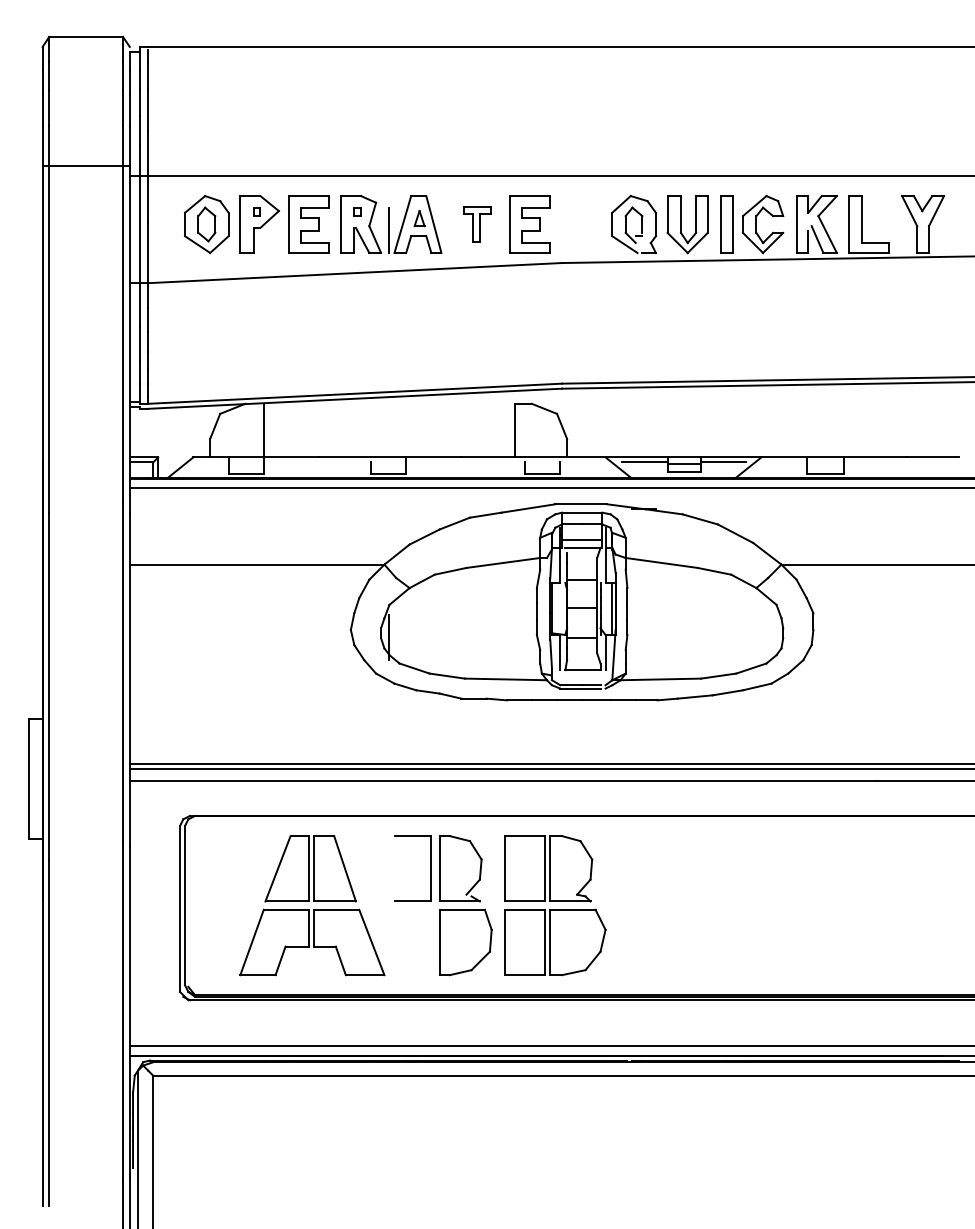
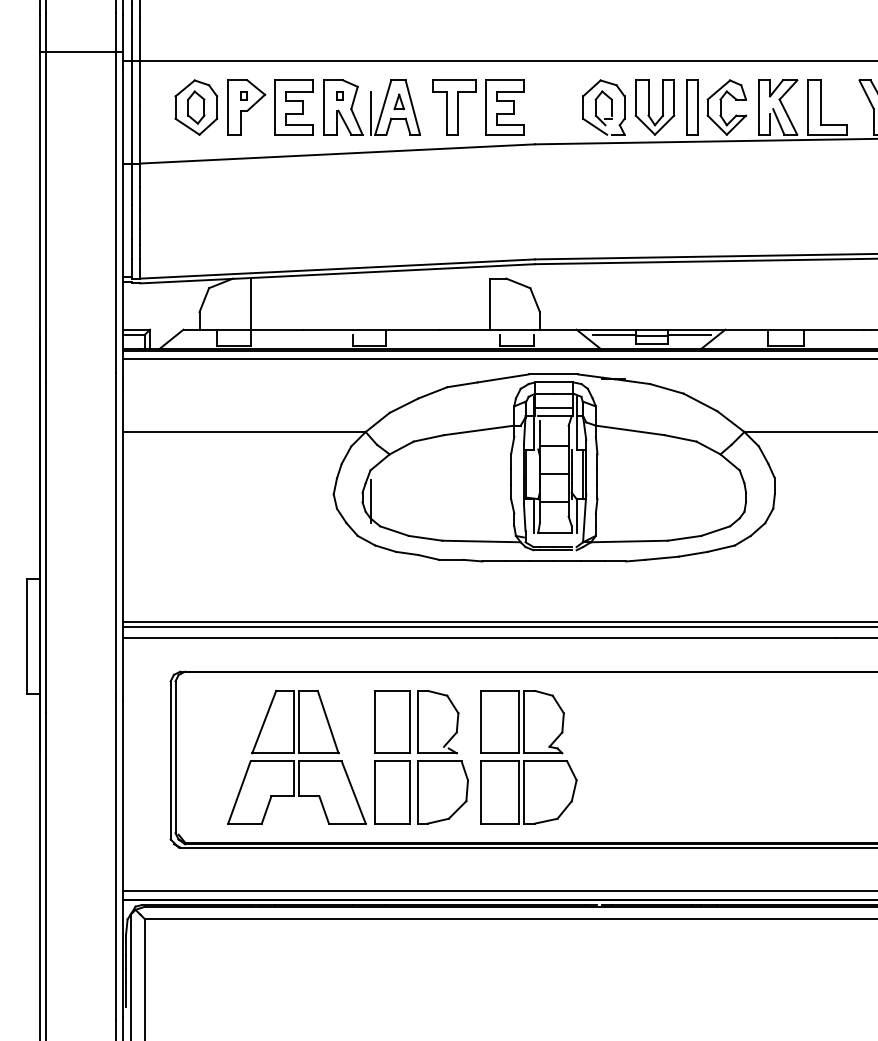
part: (477, 224) -> (454, 107), size x1.67
line: (394, 868) -> (375, 721), added
part: (412, 942) -> (392, 792), added

